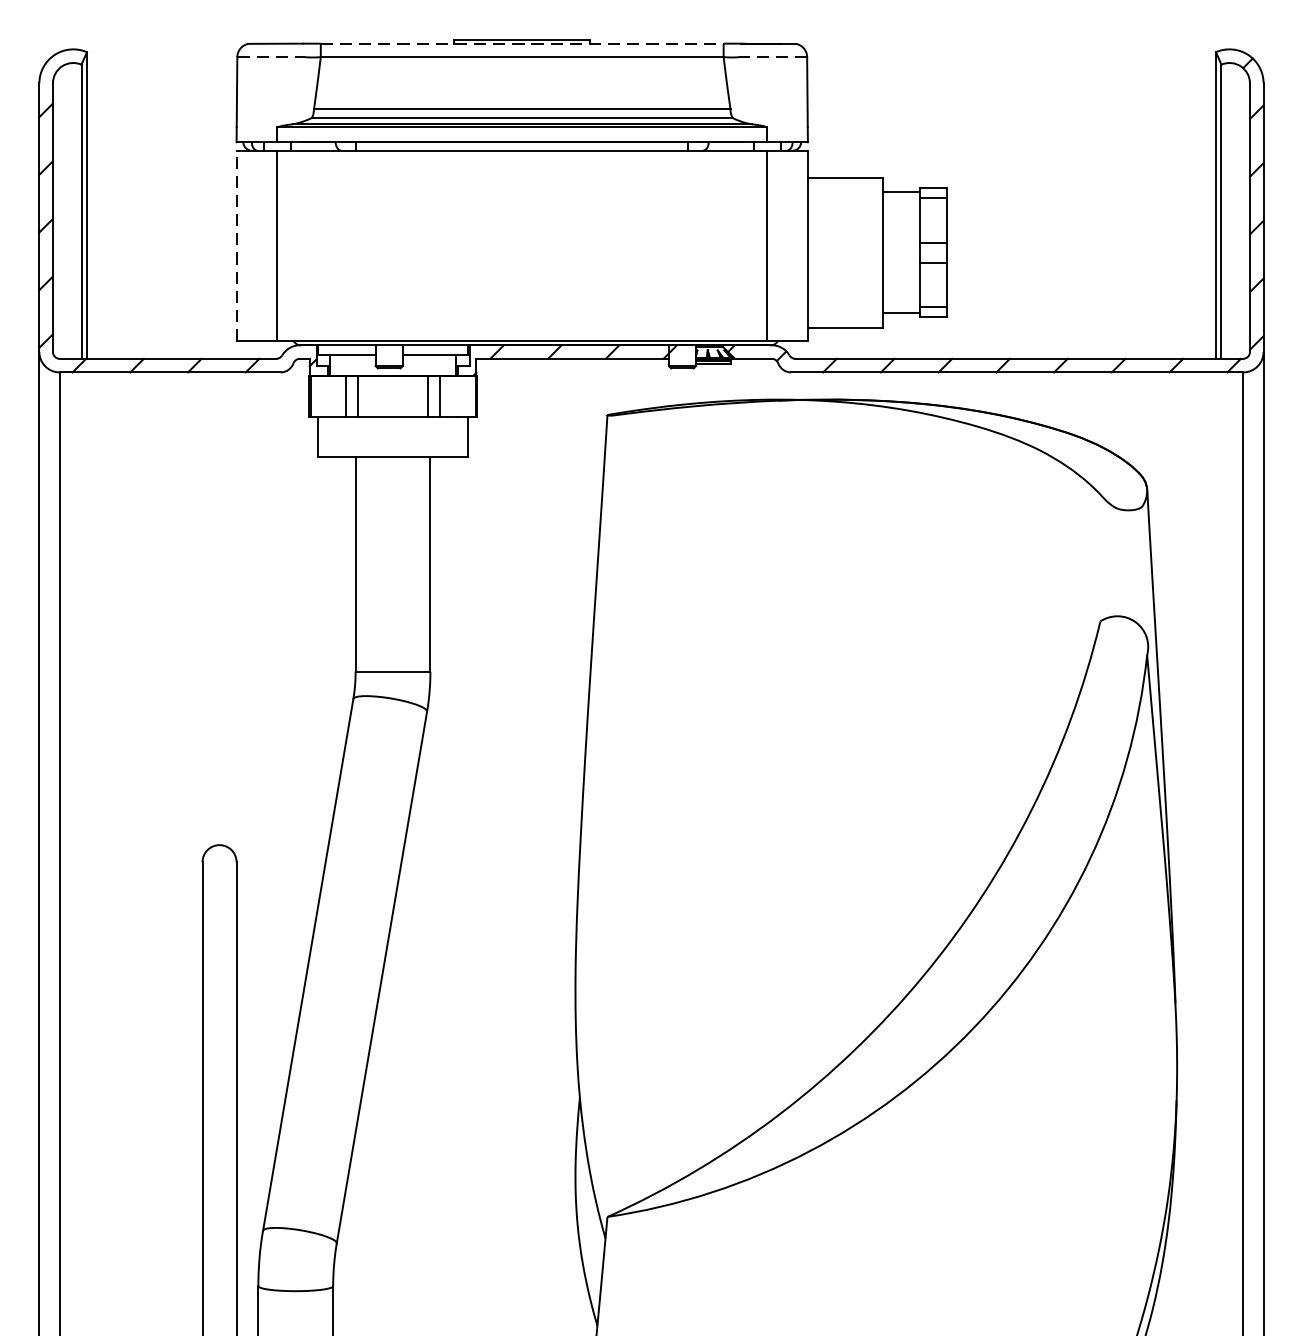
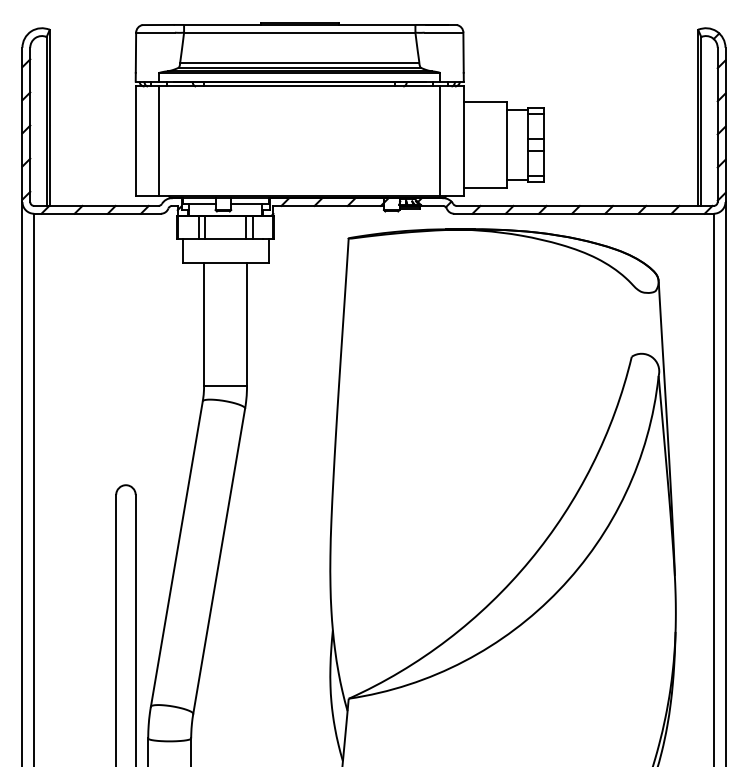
line: (521, 42) -> (299, 24), dashed -> solid
line: (272, 56) -> (156, 32), dashed -> solid
line: (772, 56) -> (443, 32), dashed -> solid
line: (236, 246) -> (135, 141), dashed -> solid

